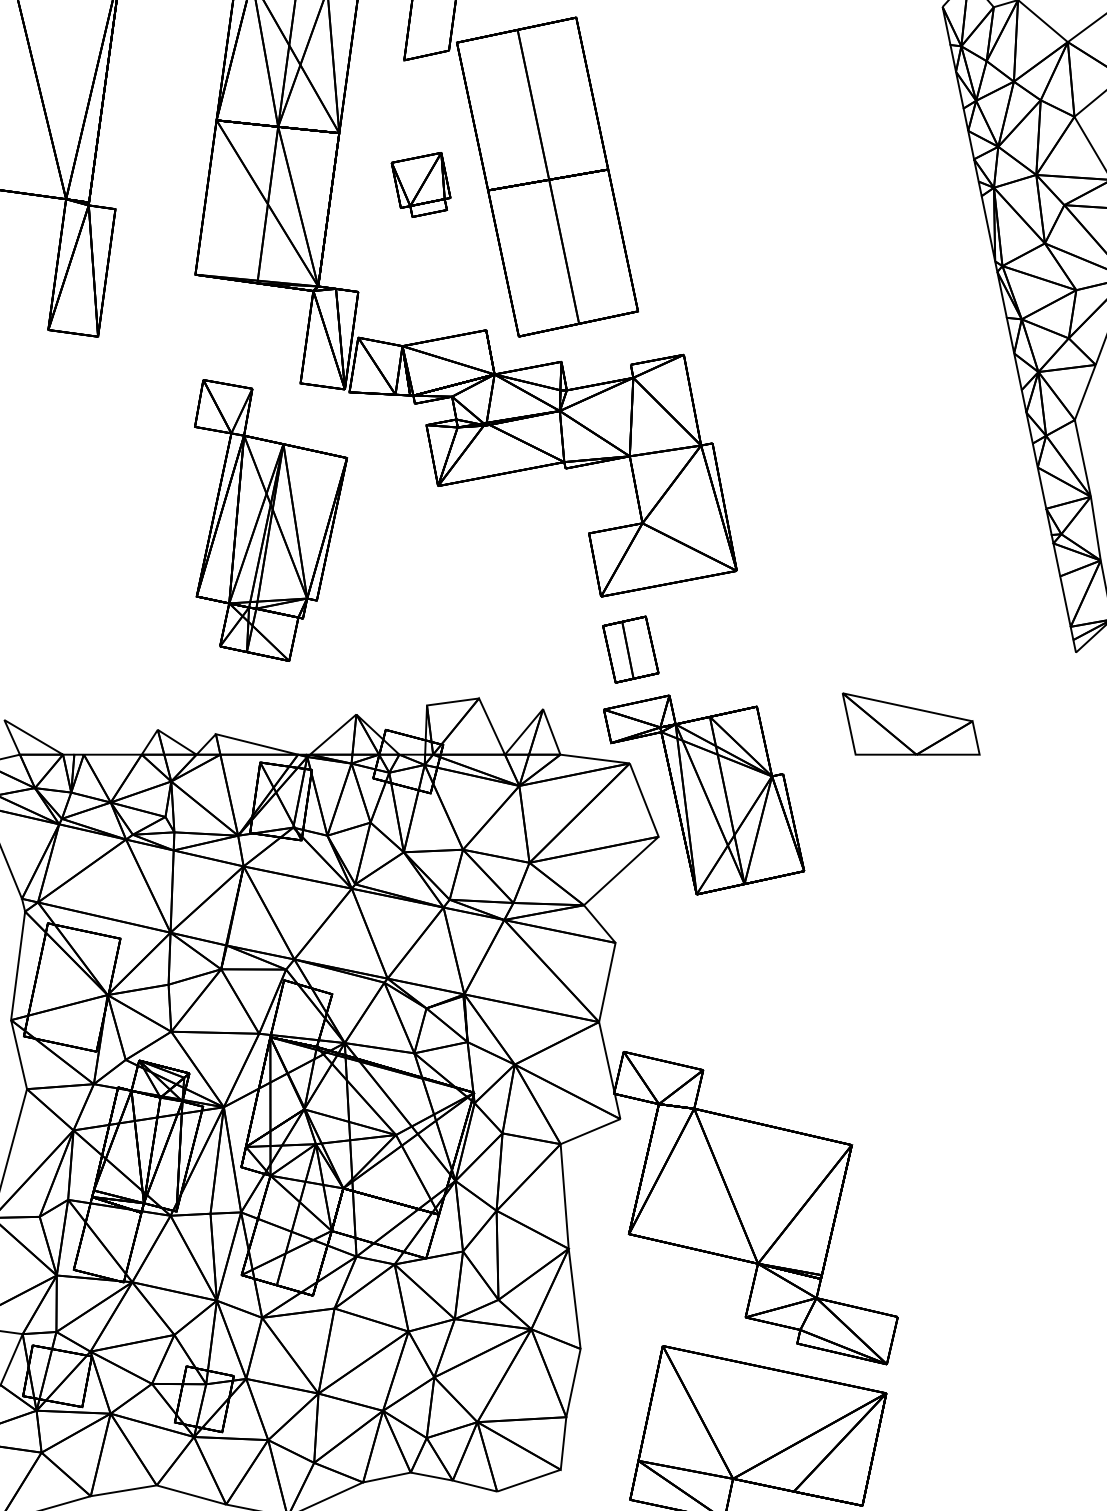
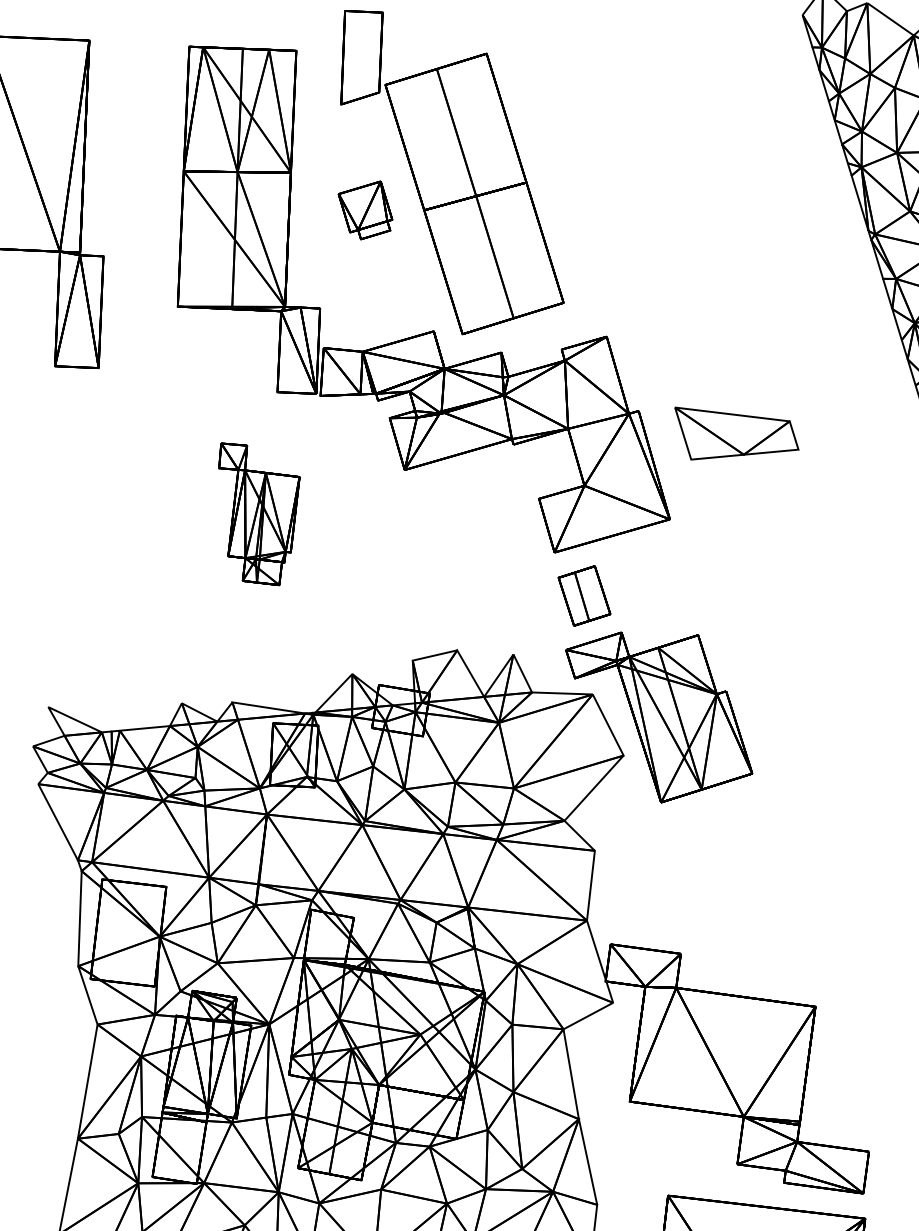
part: (271, 520) -> (263, 513), size x0.6
part: (911, 723) -> (737, 428), moved

